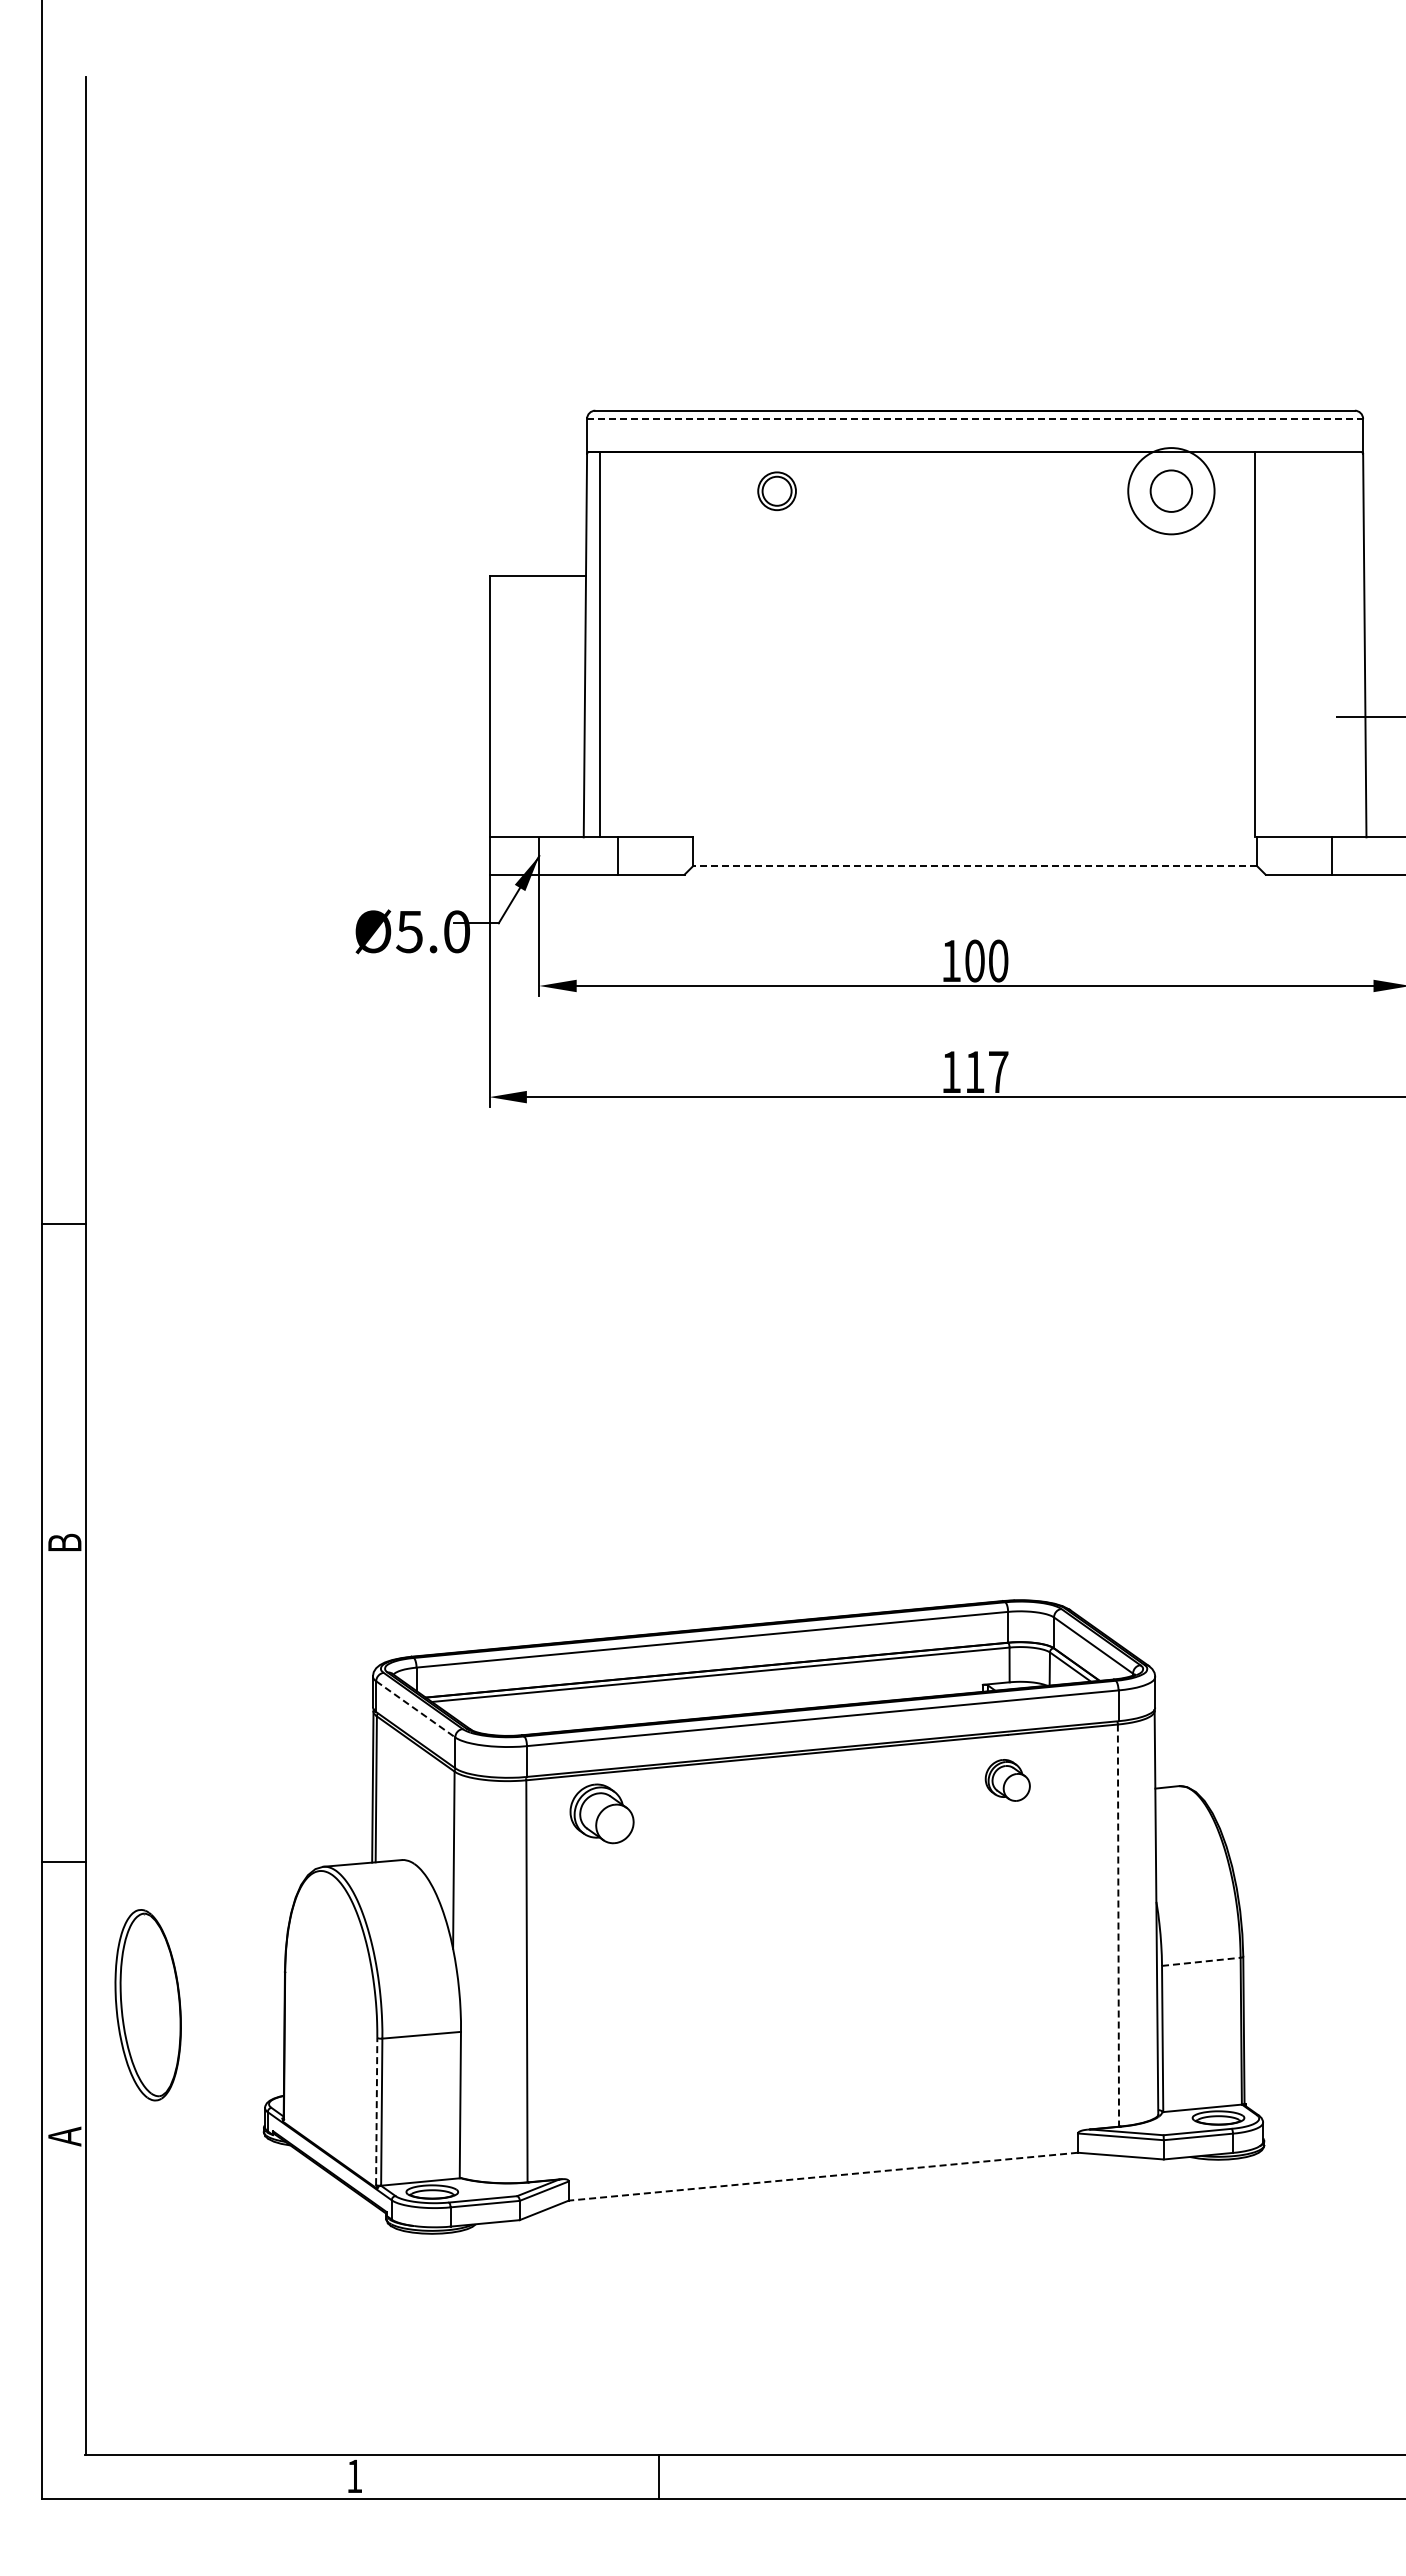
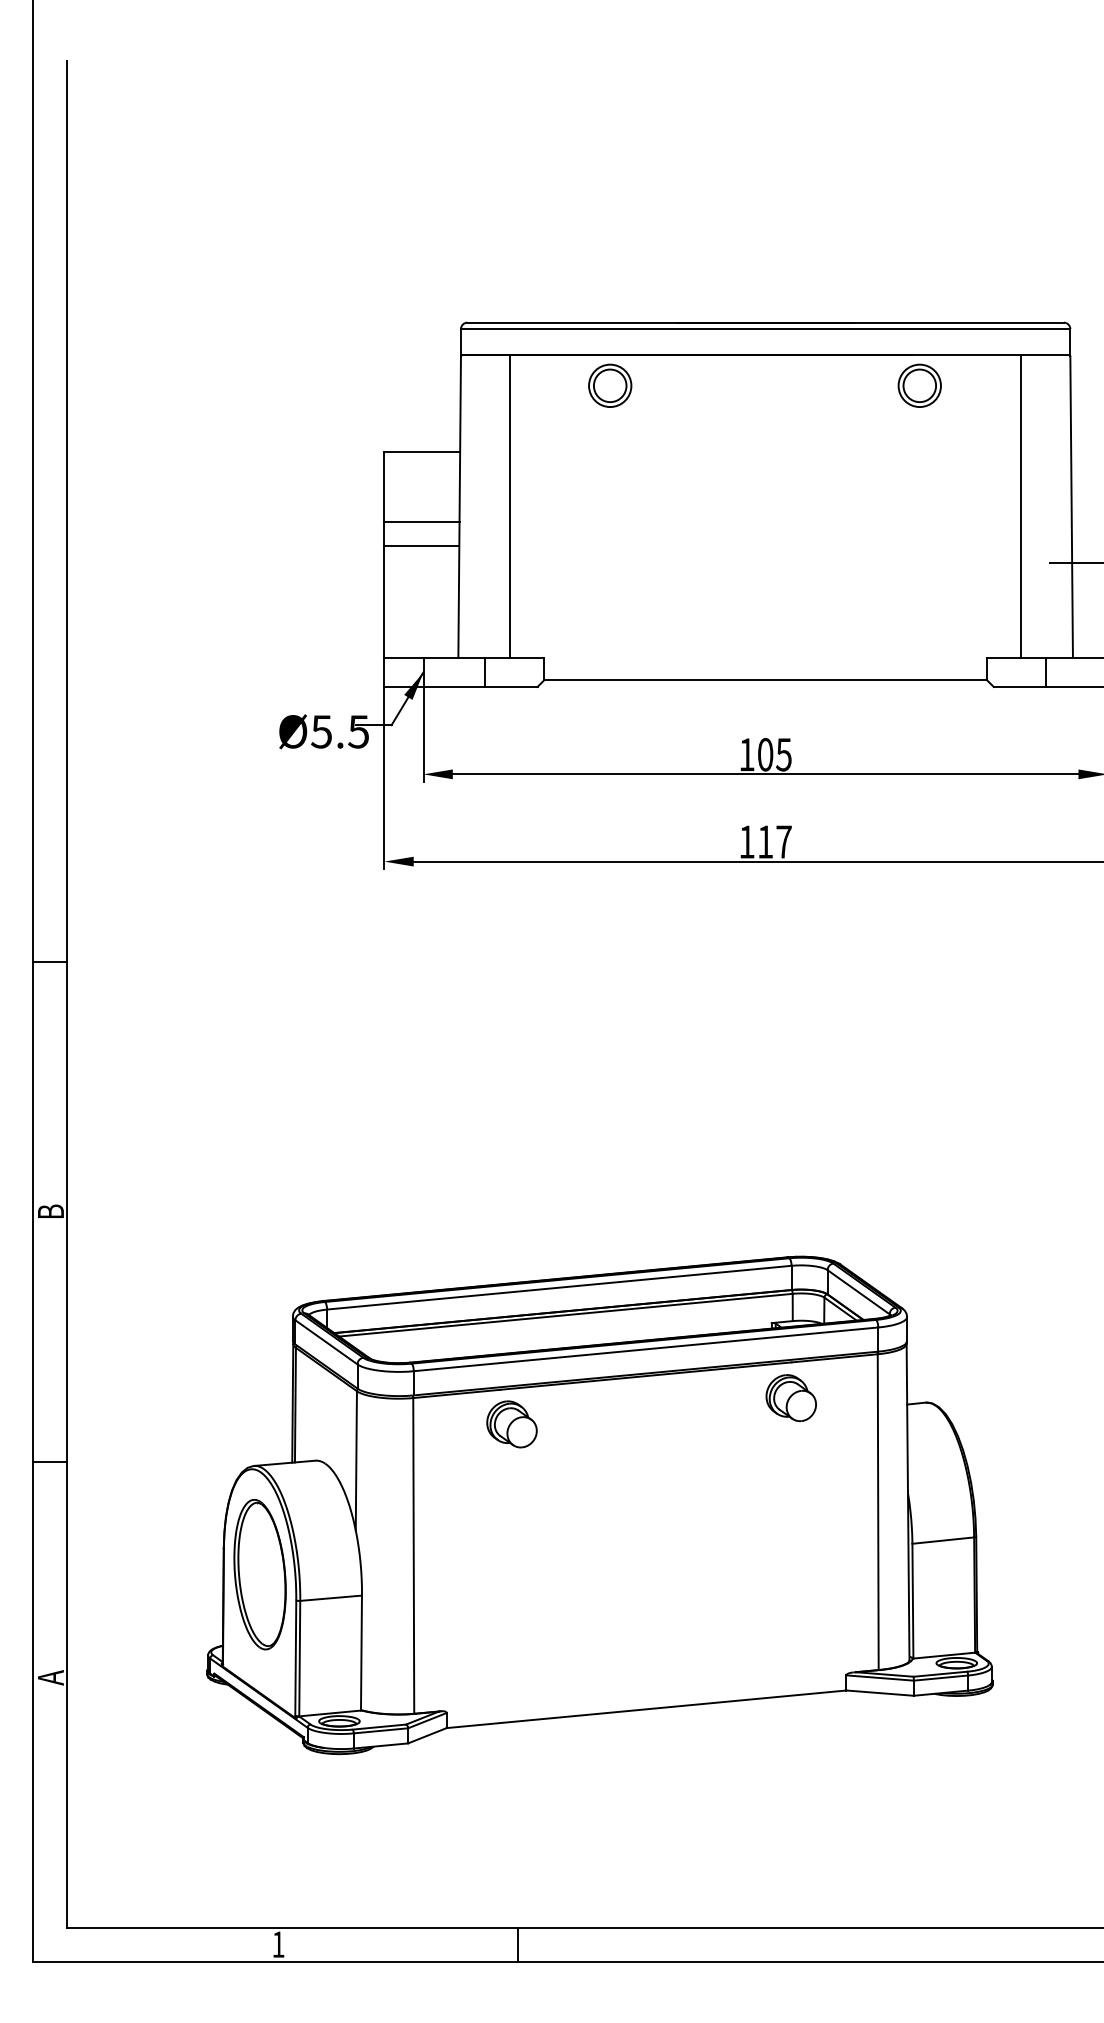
line: (975, 419) -> (765, 329), dashed -> solid
part: (776, 491) -> (609, 386), size x1.43
circle: (1171, 491) -> (919, 386), size x0.62
line: (600, 644) -> (509, 506), moved
line: (1254, 644) -> (1021, 506), moved
line: (537, 664) -> (422, 521), added
line: (537, 695) -> (422, 546), added
line: (974, 866) -> (765, 680), dashed -> solid
text: (456, 931) -> (358, 731), Ø5.0 -> Ø5.5
text: (998, 960) -> (784, 754), 100 -> 105
line: (415, 1709) -> (326, 1342), dashed -> solid
part: (1007, 1780) -> (791, 1398), size x1.43
part: (601, 1813) -> (511, 1424), moved
line: (1118, 1926) -> (878, 1512), dashed -> solid
line: (1201, 1961) -> (943, 1540), dashed -> solid
part: (147, 2005) -> (259, 1574), moved
line: (376, 2111) -> (295, 1658), dashed -> solid
line: (823, 2176) -> (646, 1709), dashed -> solid

